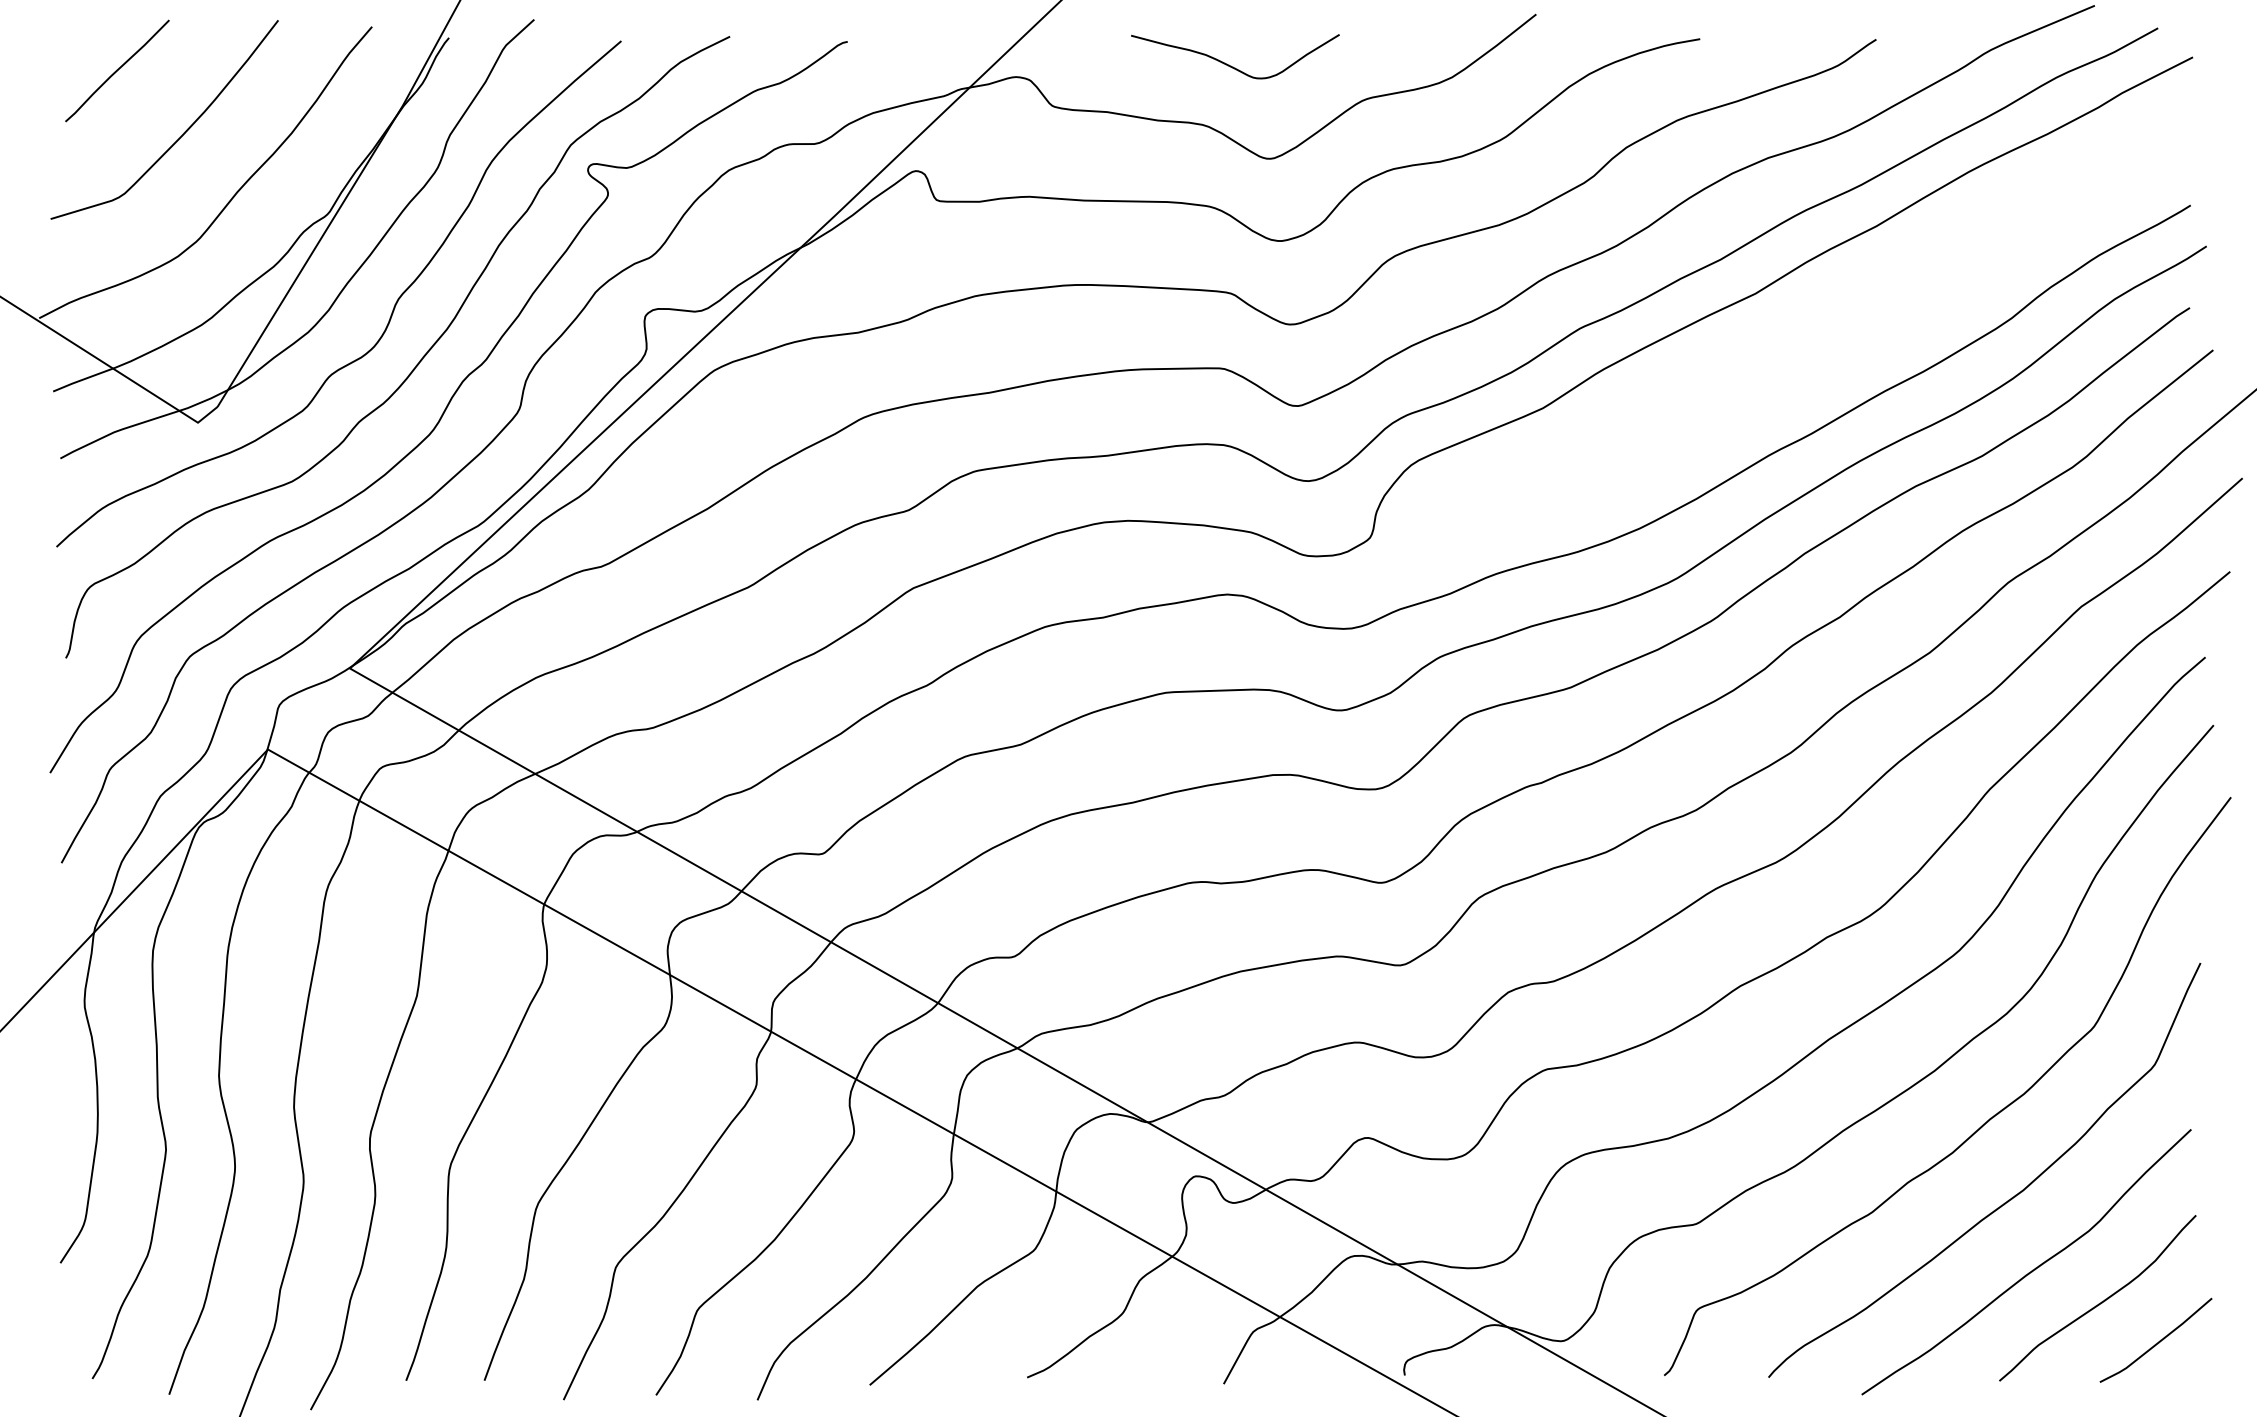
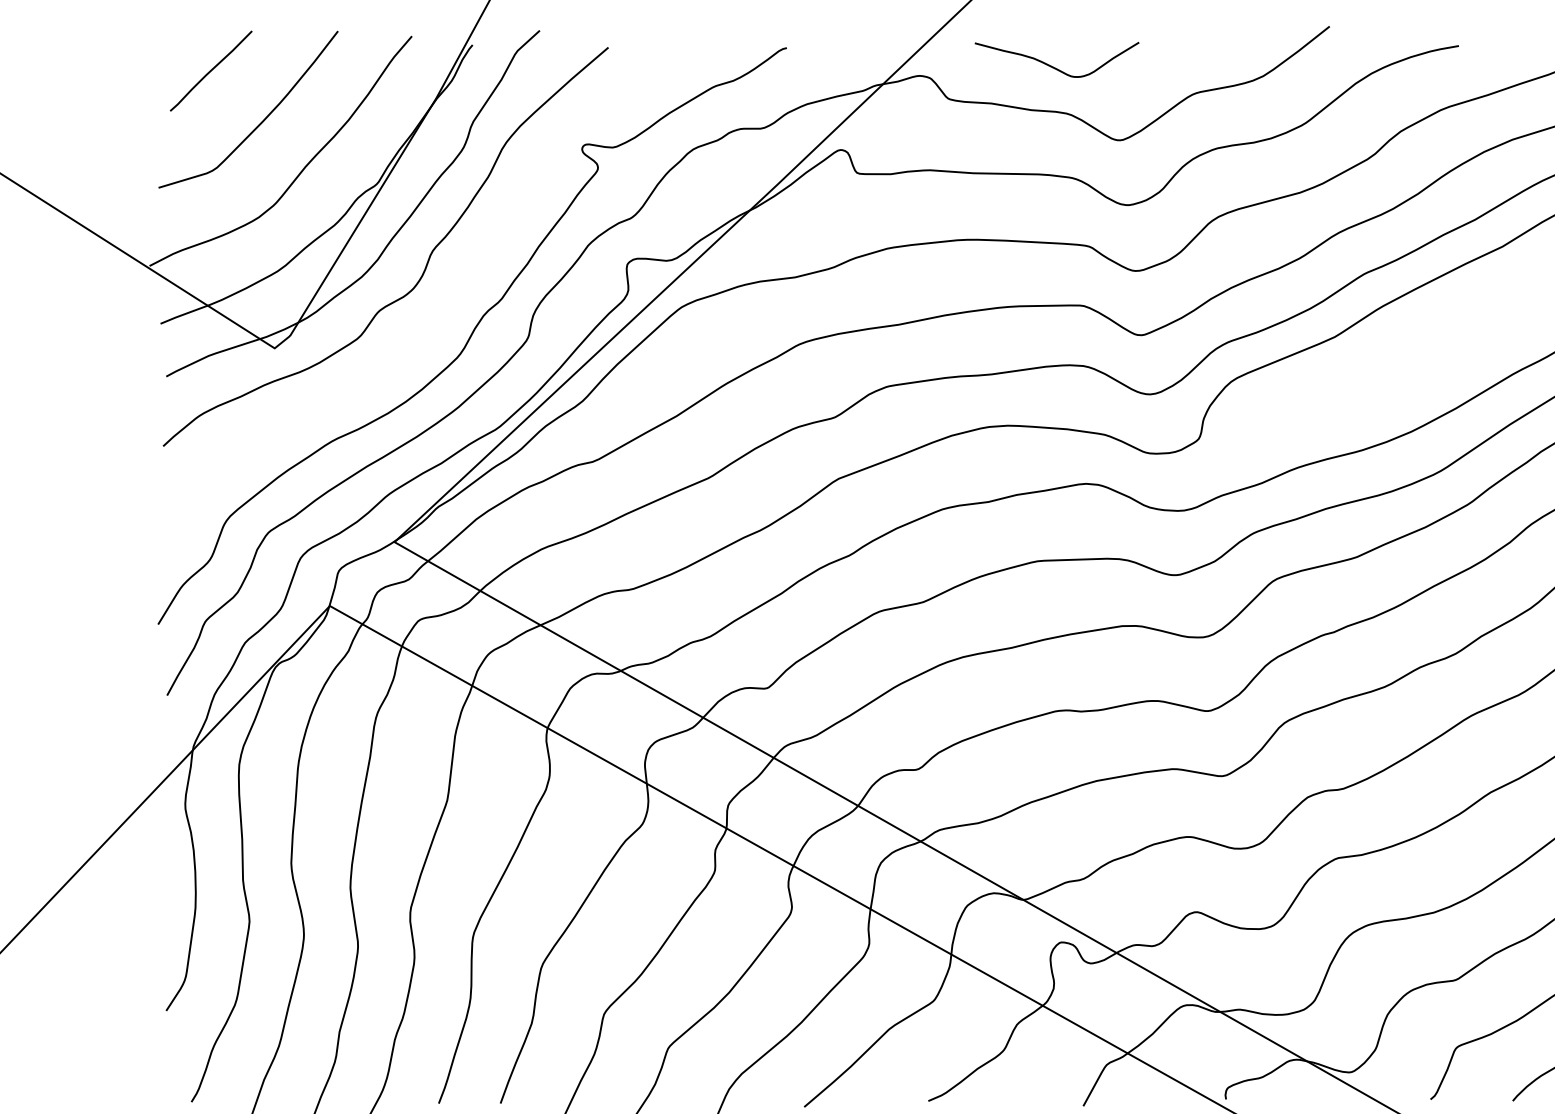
curve: (1231, 65) -> (1053, 66), moved
curve: (415, 365) -> (446, 303), removed

